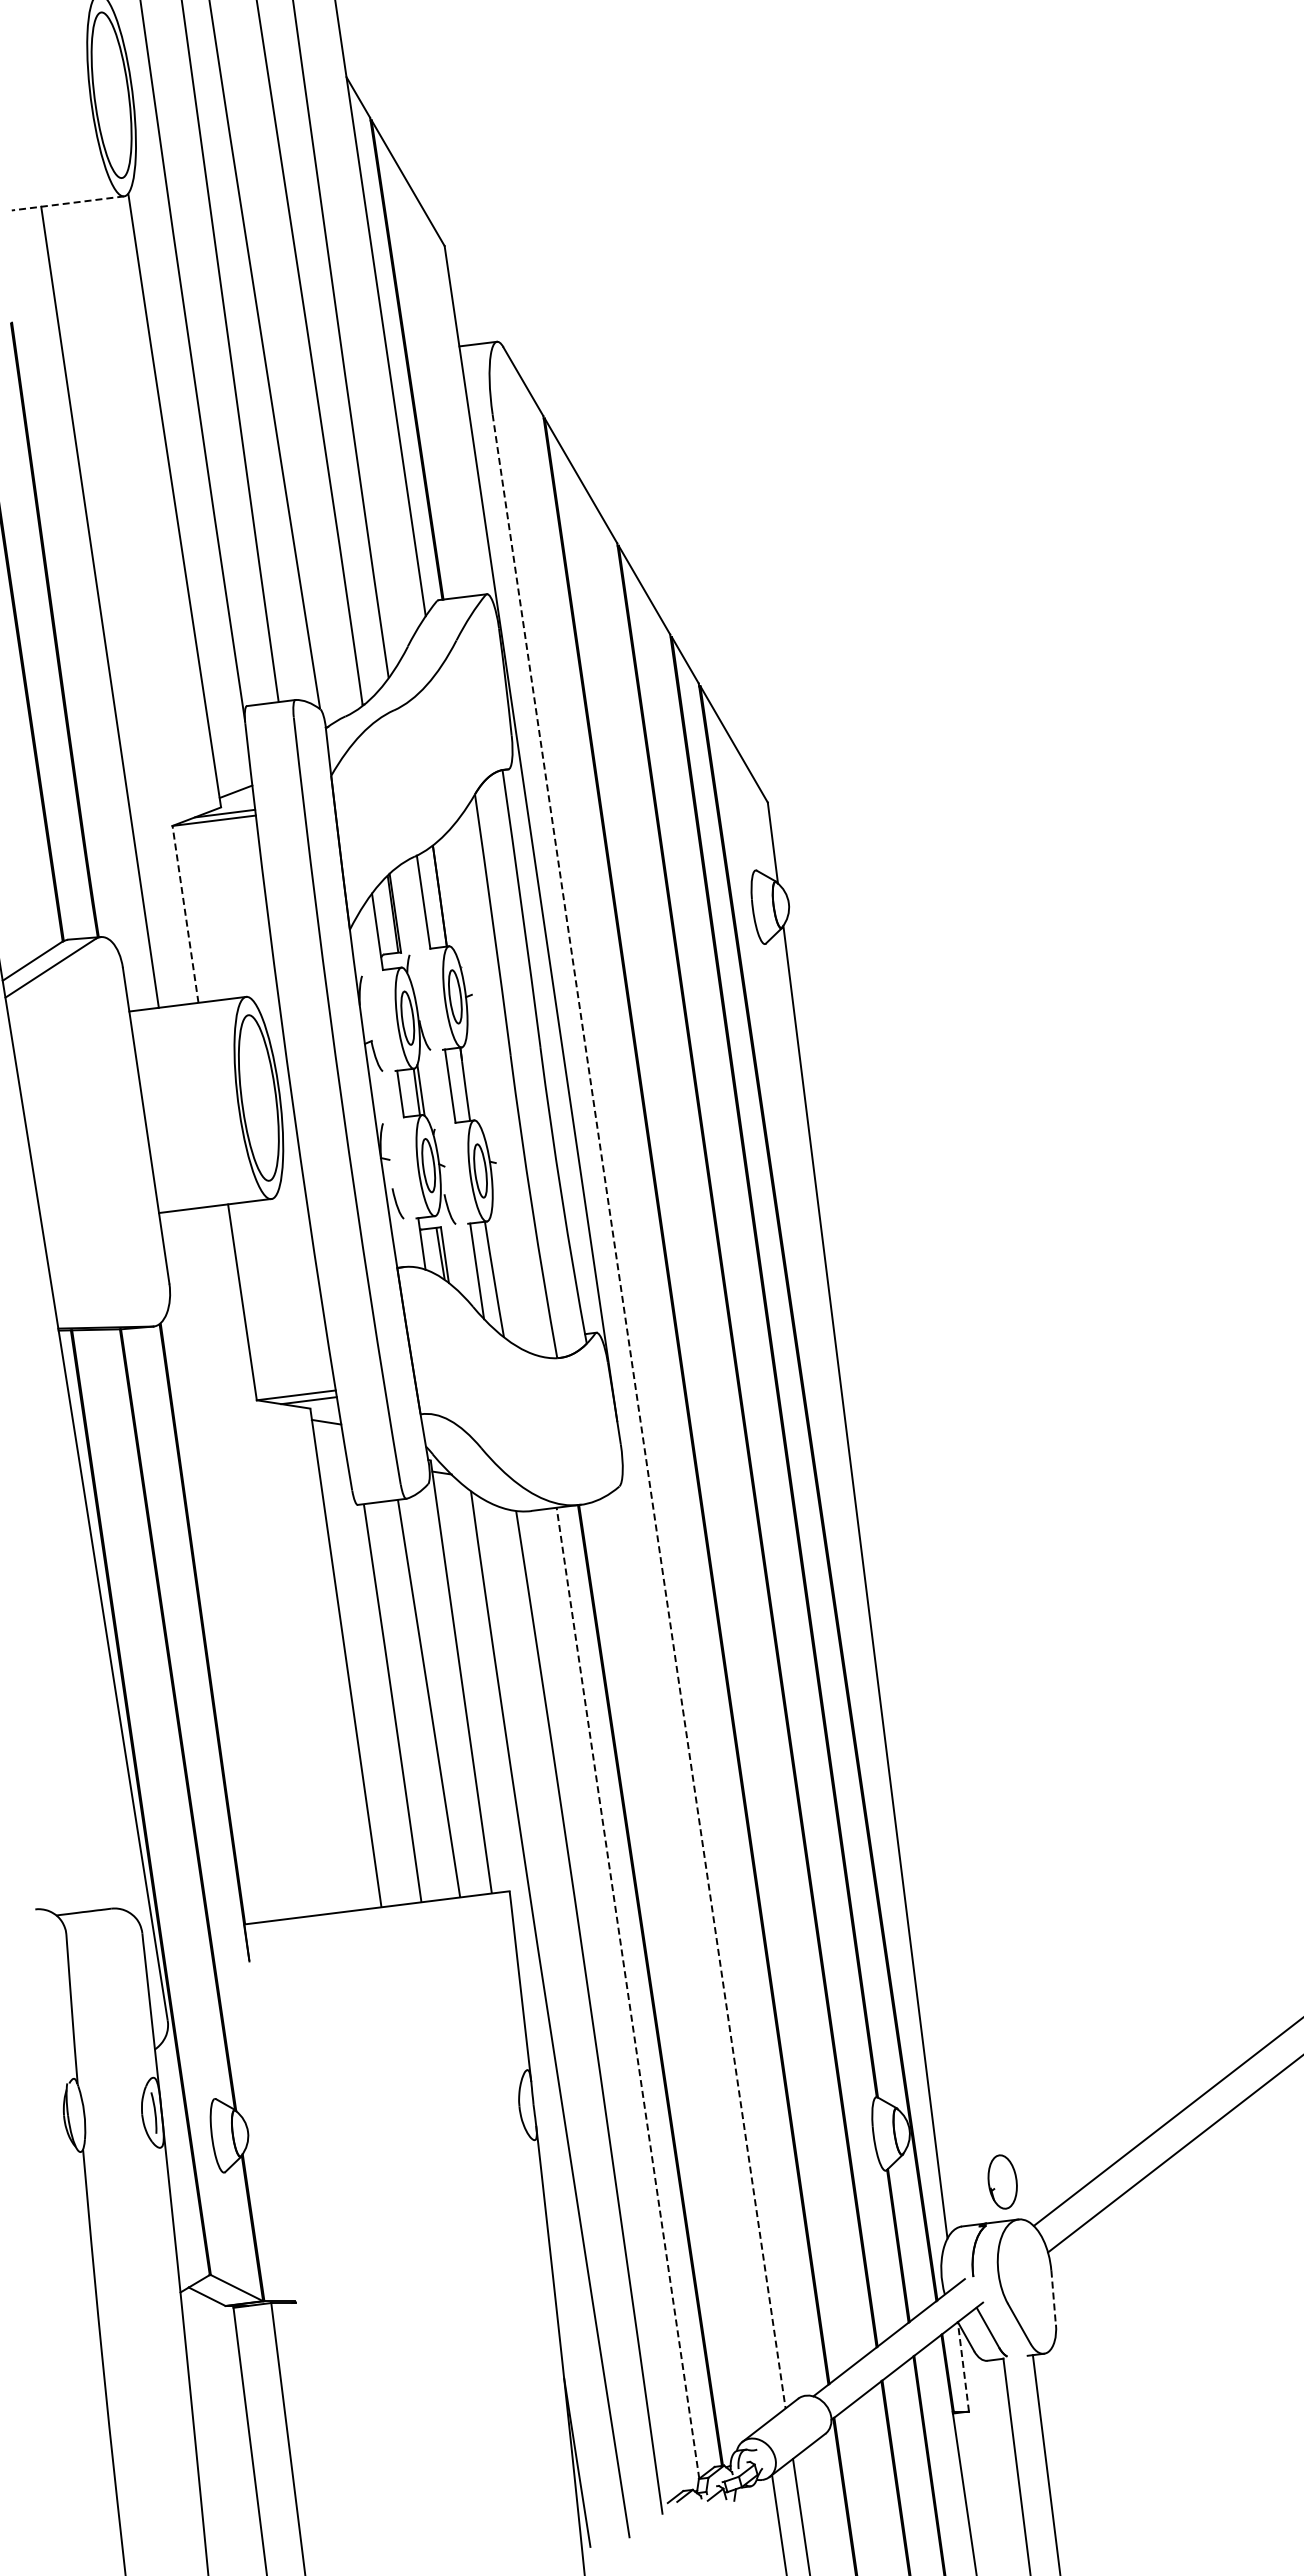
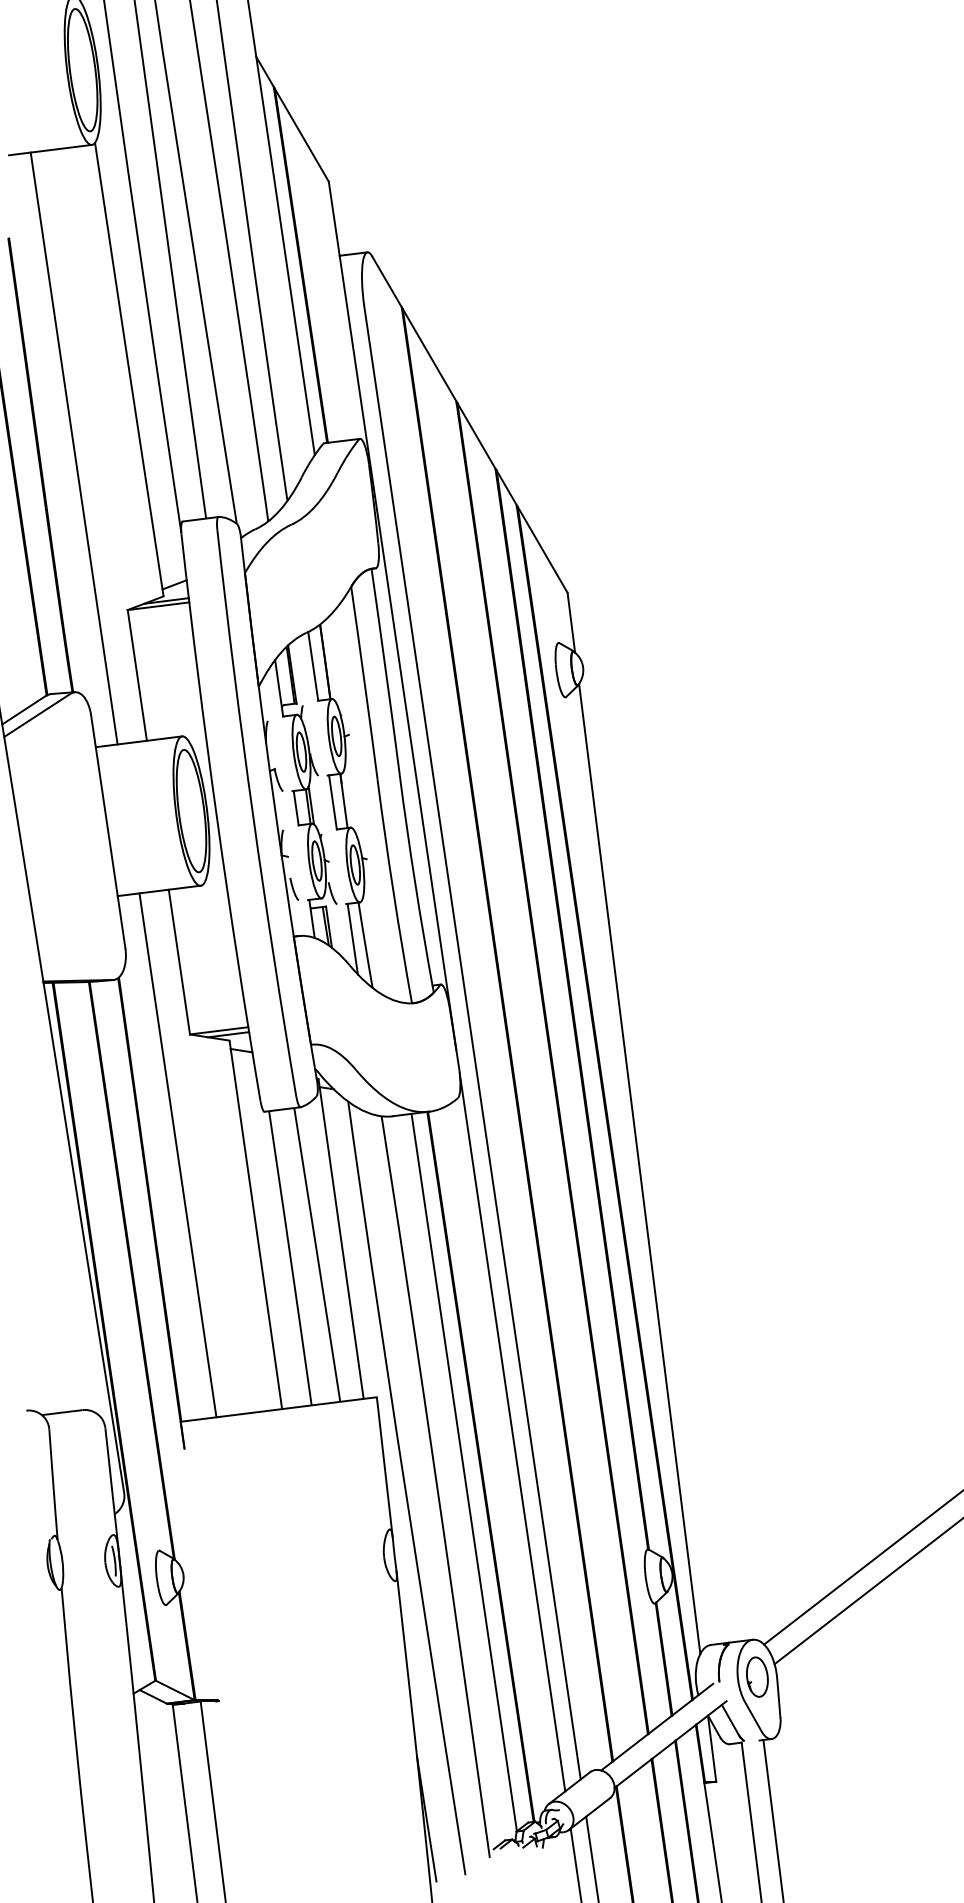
line: (68, 203) -> (50, 150), dashed -> solid
line: (185, 913) -> (137, 674), dashed -> solid
line: (639, 1411) -> (472, 1042), dashed -> solid
line: (240, 1563) -> (177, 1155), added
line: (692, 1938) -> (511, 1432), added
line: (628, 1993) -> (464, 1472), dashed -> solid
part: (1002, 2181) -> (757, 1676), moved
line: (1053, 2298) -> (778, 1698), dashed -> solid
line: (963, 2366) -> (712, 1748), dashed -> solid

